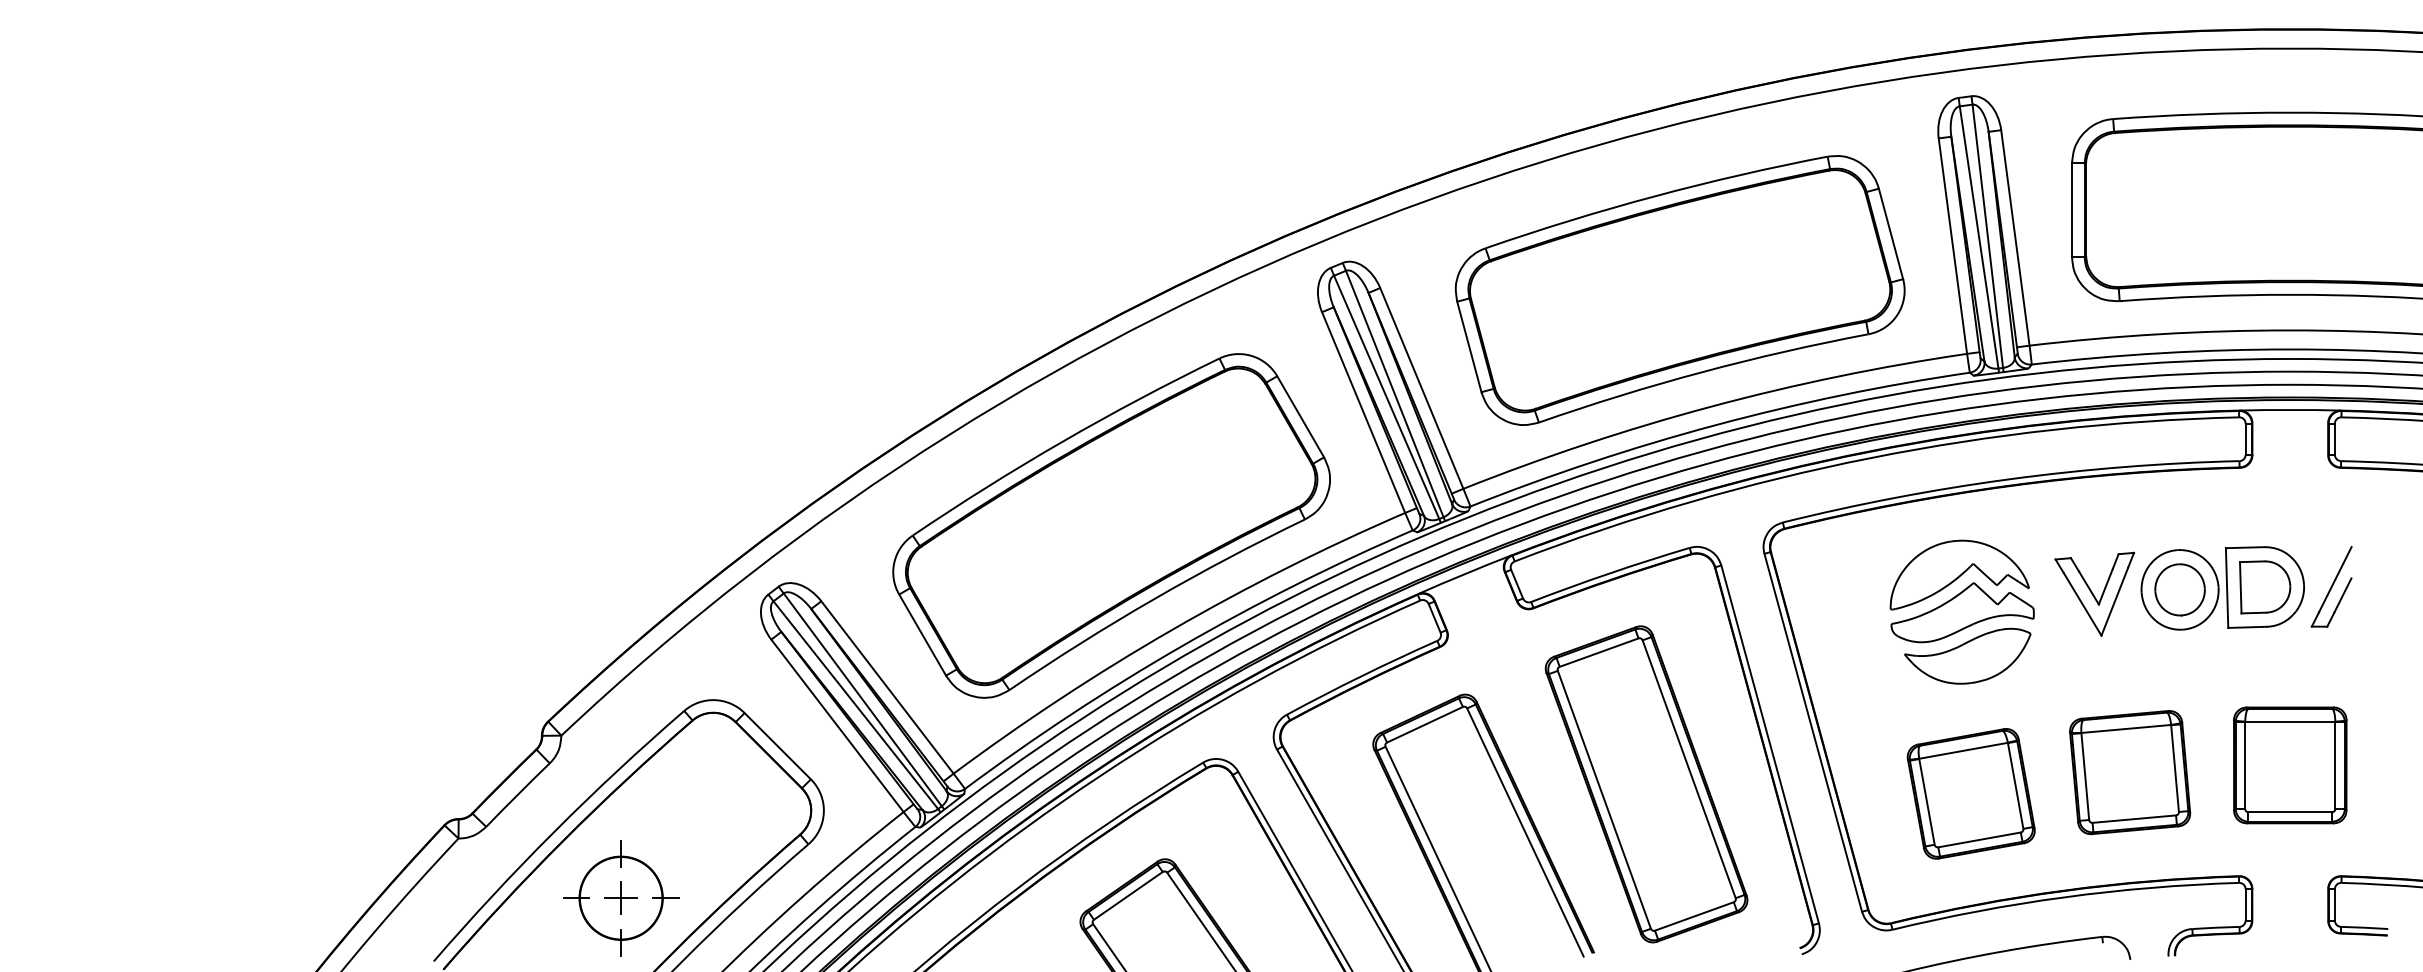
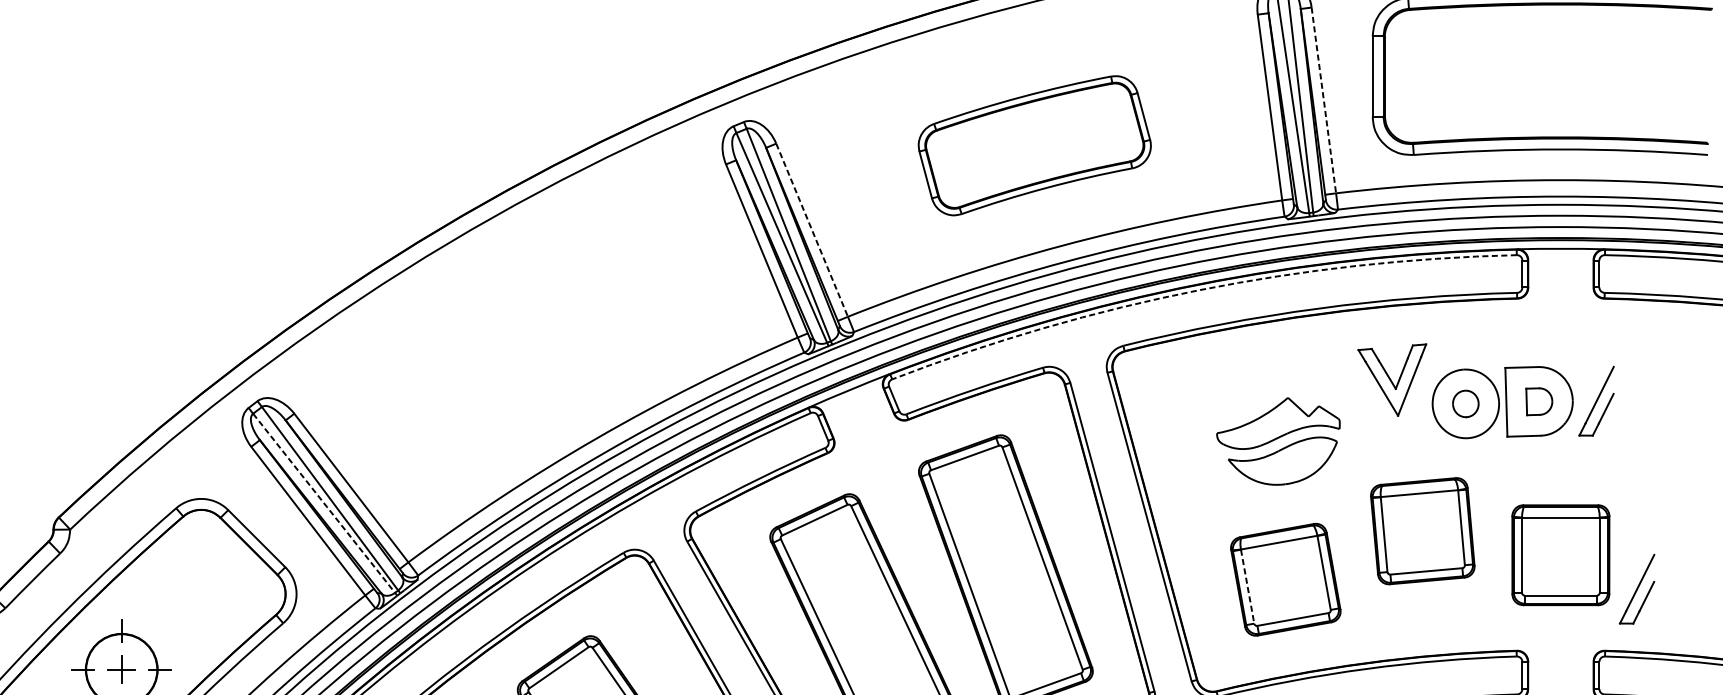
line: (2015, 237) -> (1323, 100), solid -> dashed
part: (1679, 290) -> (1034, 145), size x0.6
line: (1421, 388) -> (811, 230), solid -> dashed
arc: (1870, 458) -> (1198, 290), solid -> dashed
part: (1111, 525) -> (544, 348), removed
part: (1959, 574) -> (1275, 390), removed
part: (2265, 587) -> (1539, 401), size x0.6
part: (2179, 589) -> (1465, 403), size x0.6
part: (2094, 593) -> (1392, 379), moved
line: (855, 705) -> (323, 503), solid -> dashed
part: (2130, 772) -> (1423, 531), moved
line: (1926, 801) -> (1247, 586), solid -> dashed
part: (2378, 804) -> (1636, 588), added

